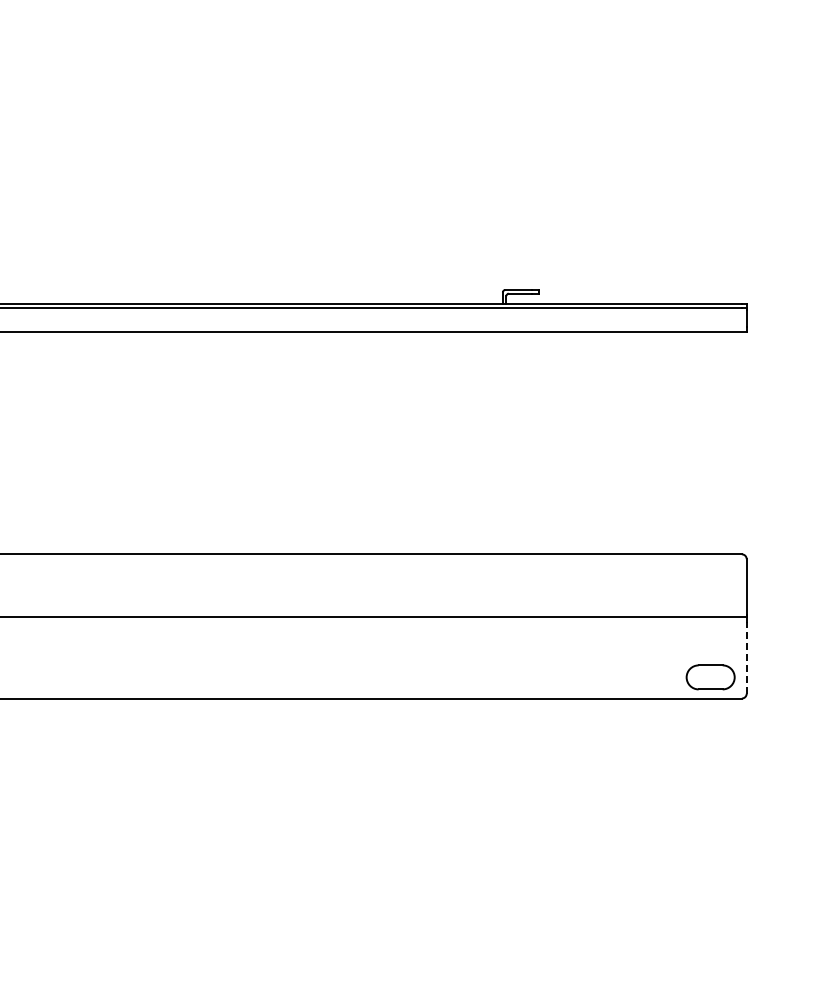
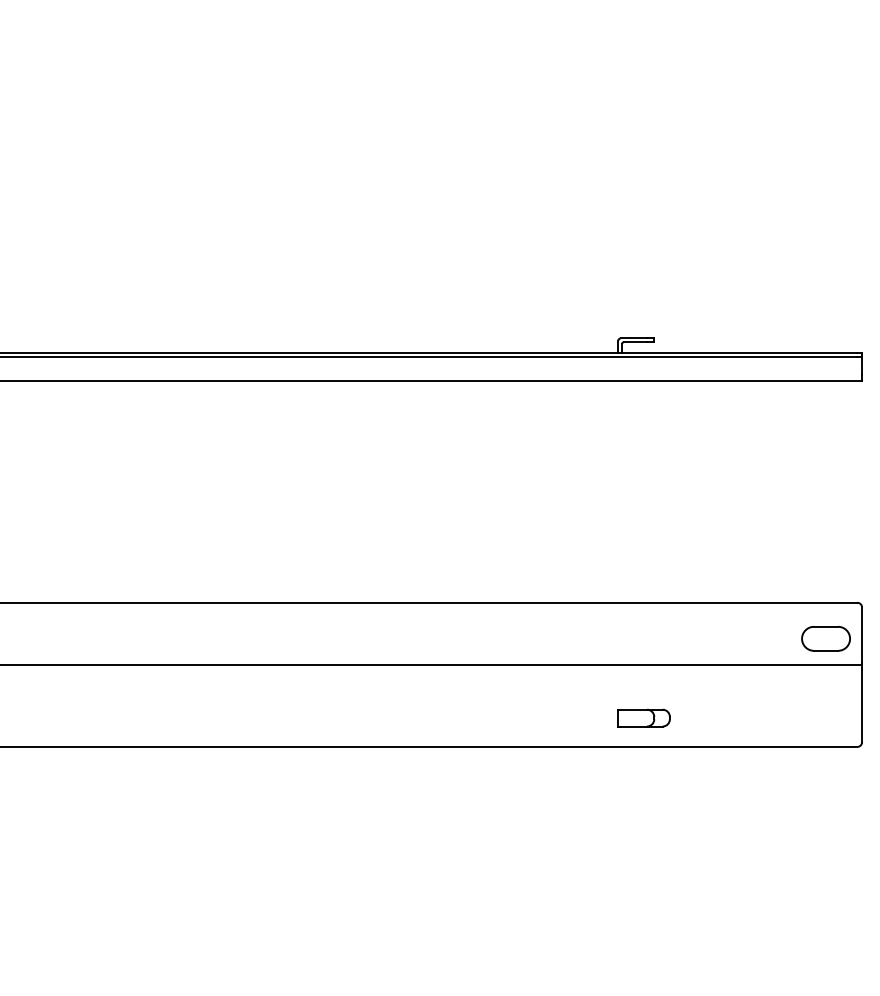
line: (747, 658) -> (862, 706), dashed -> solid
part: (528, 669) -> (643, 717), added
part: (710, 677) -> (825, 638), moved

